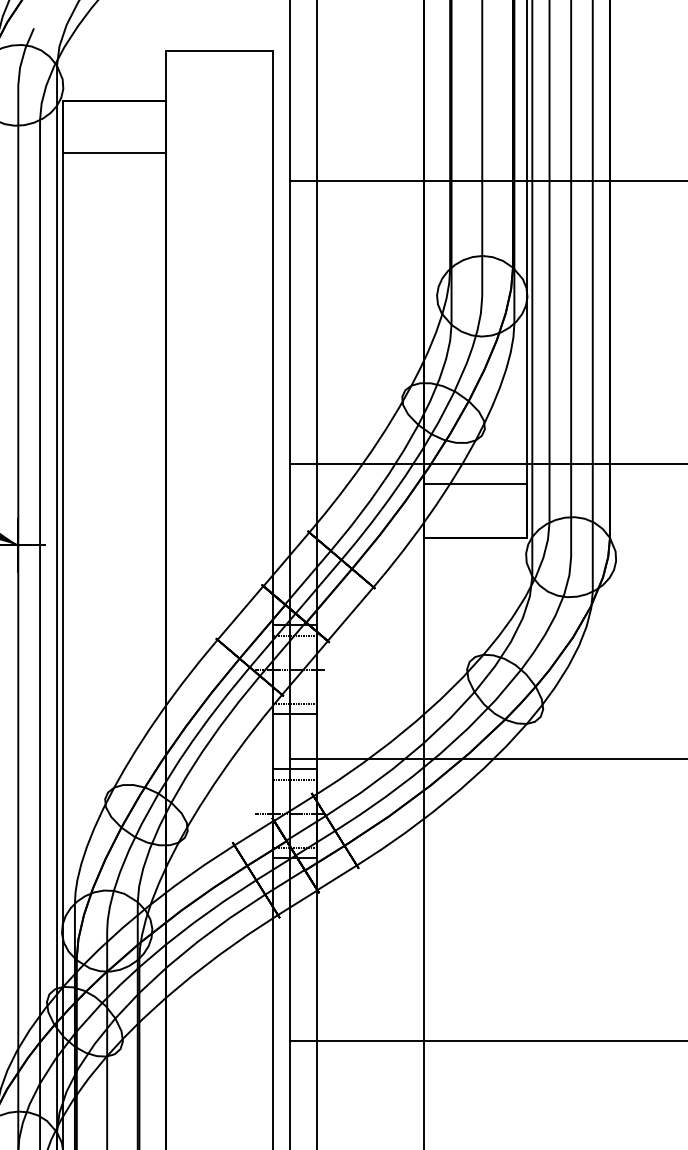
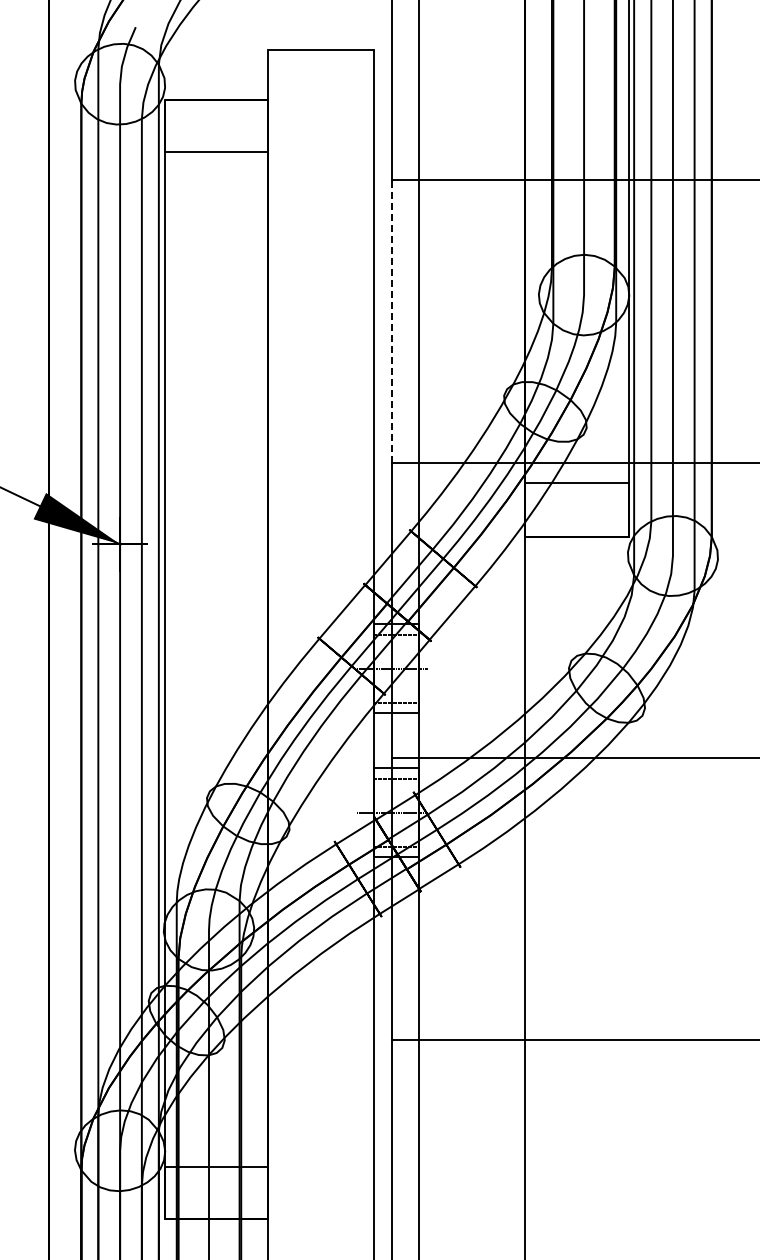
line: (290, 321) -> (392, 320), solid -> dashed

